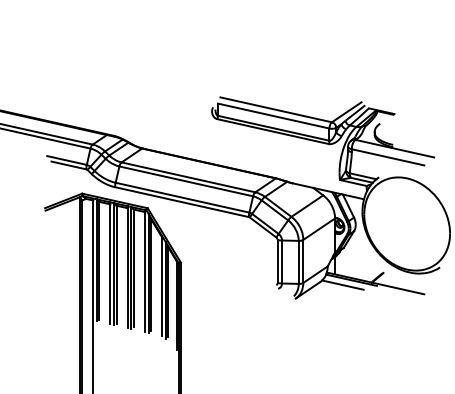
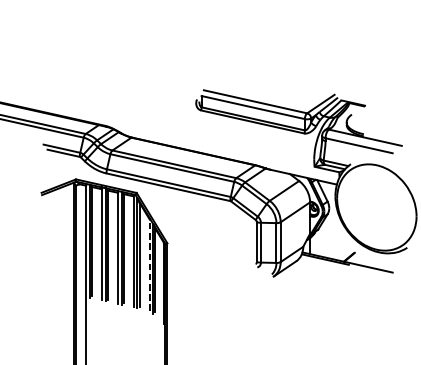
line: (342, 284) -> (316, 263), removed
line: (161, 285) -> (149, 264), solid -> dashed

